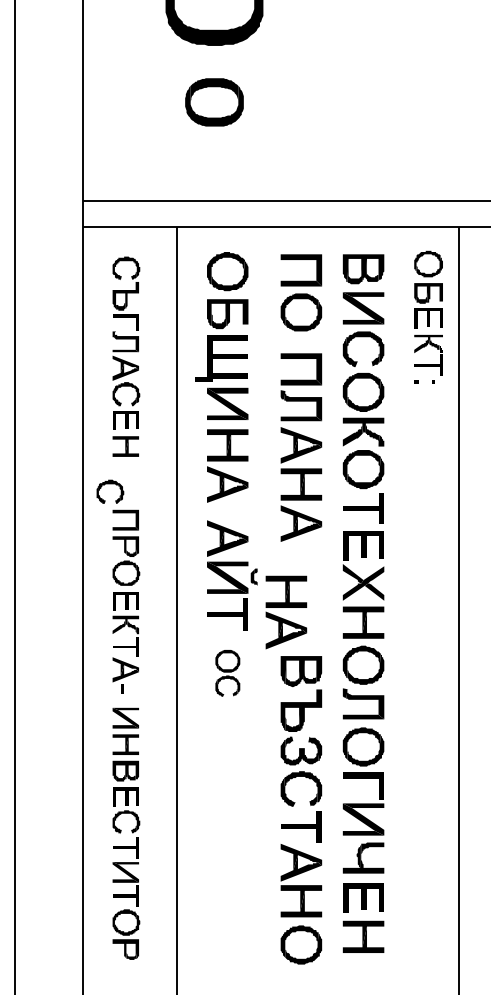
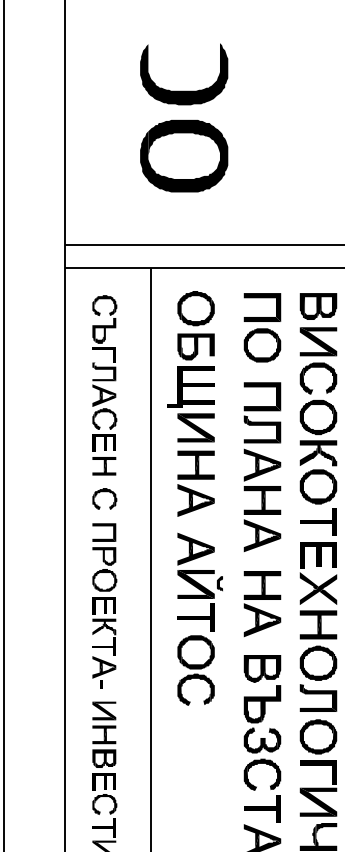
part: (214, 102) -> (184, 156), size x1.67
part: (110, 484) -> (104, 492), moved
part: (286, 612) -> (262, 604), moved
part: (227, 673) -> (195, 670), size x1.67

